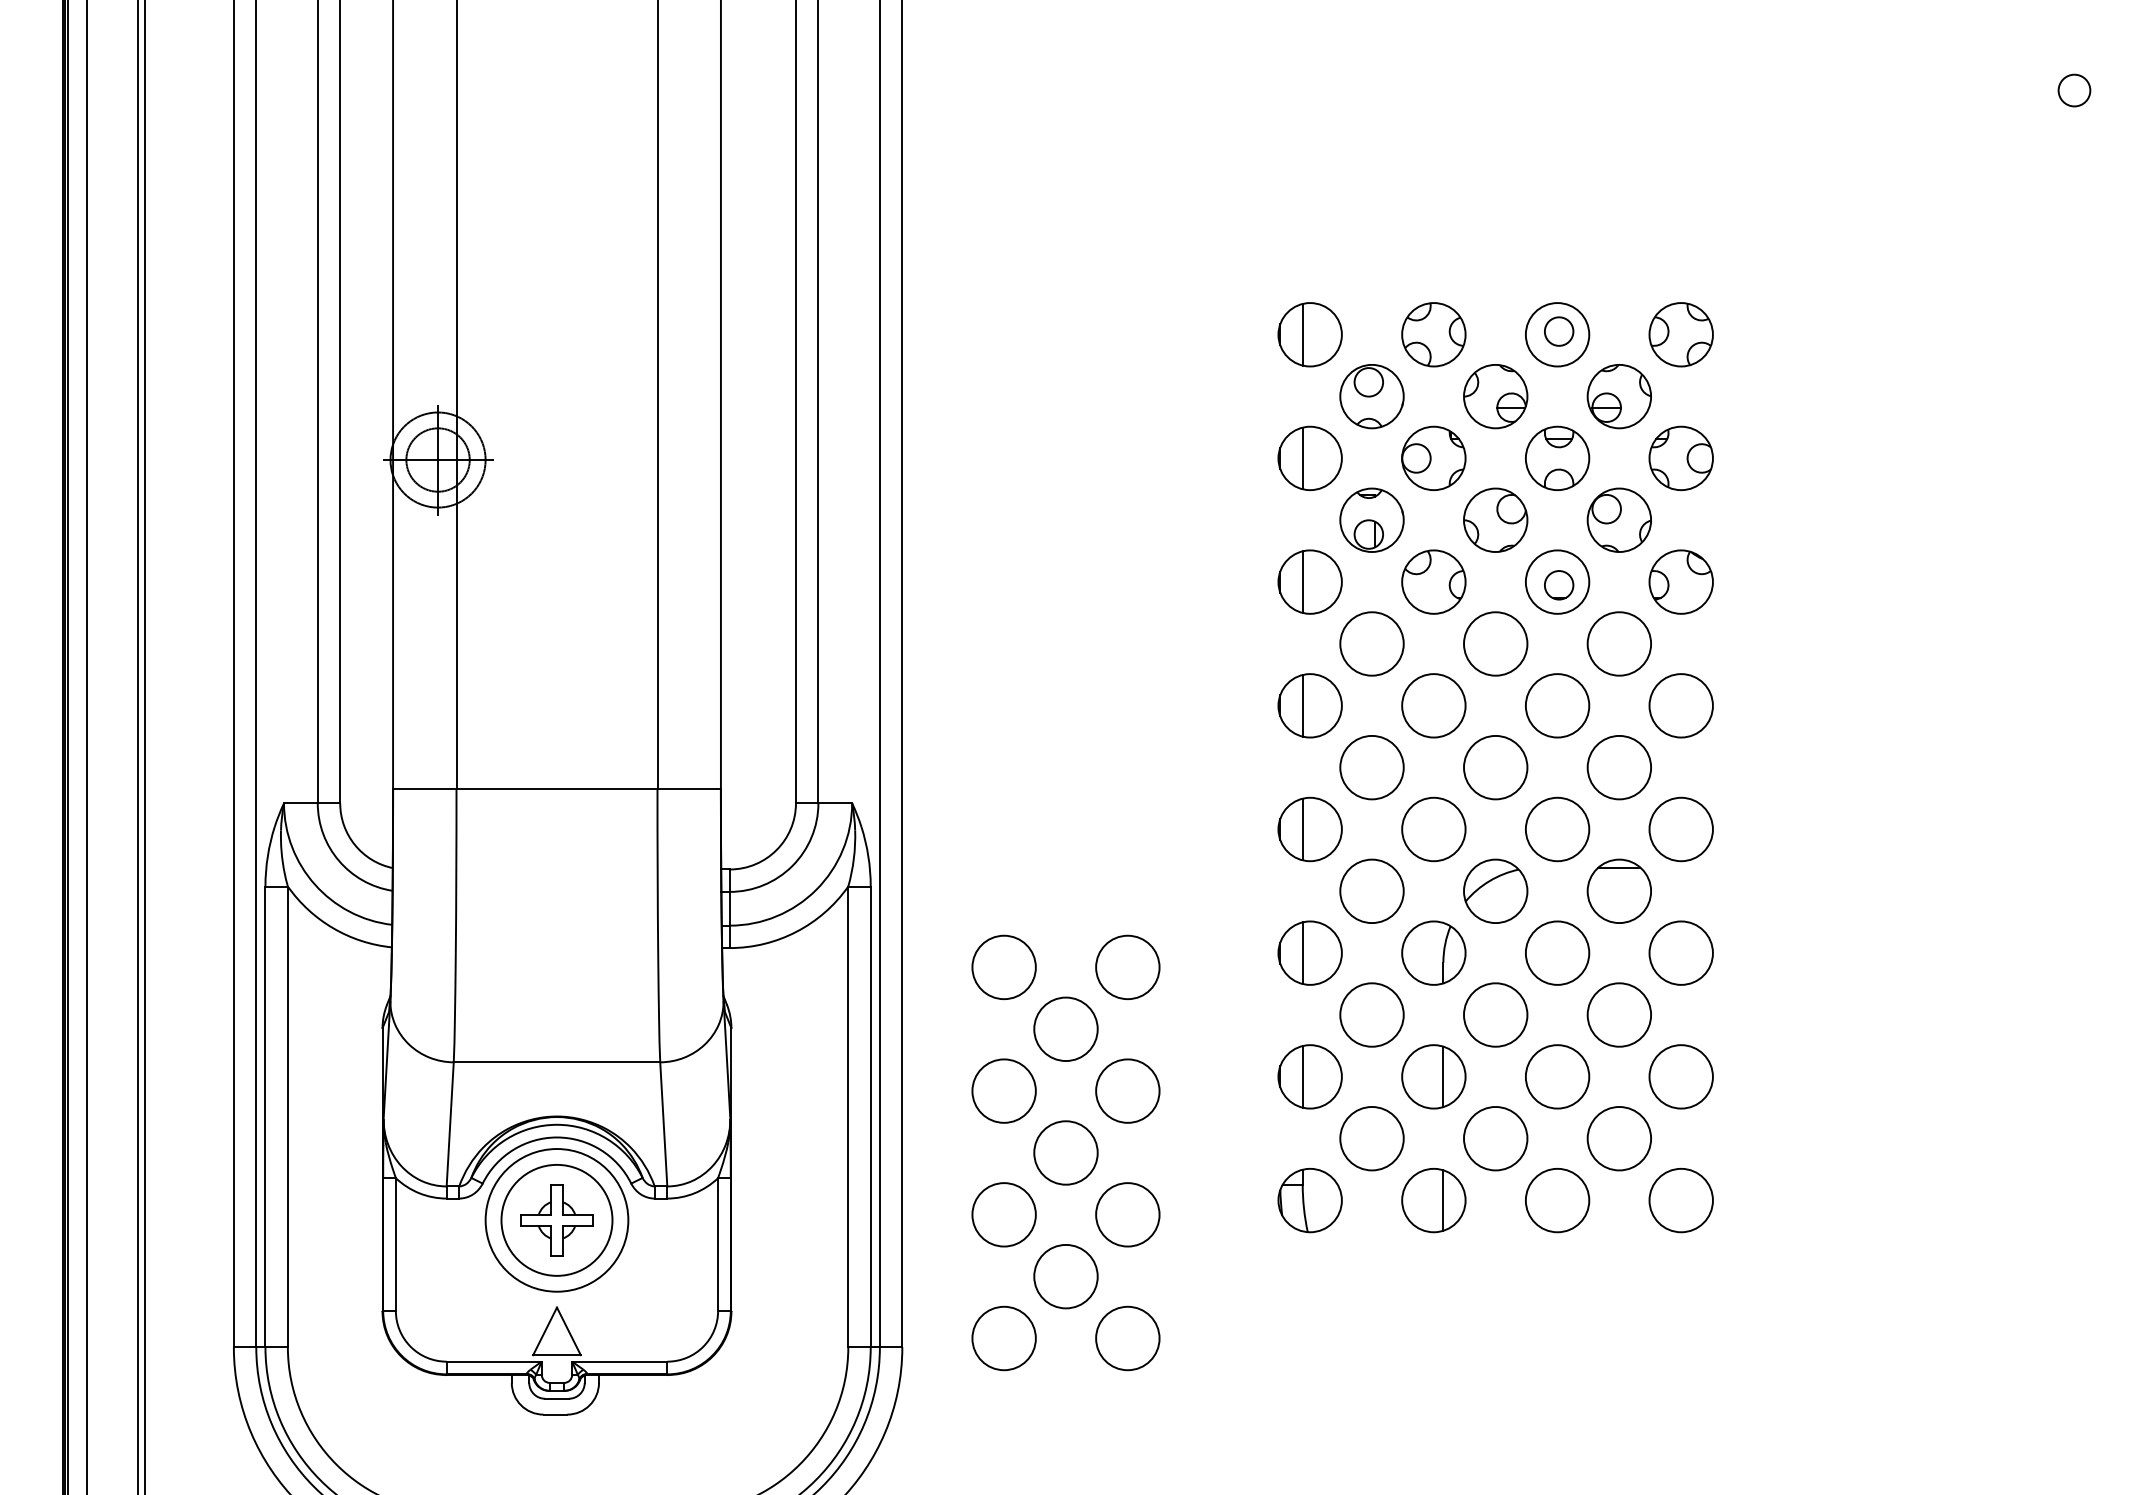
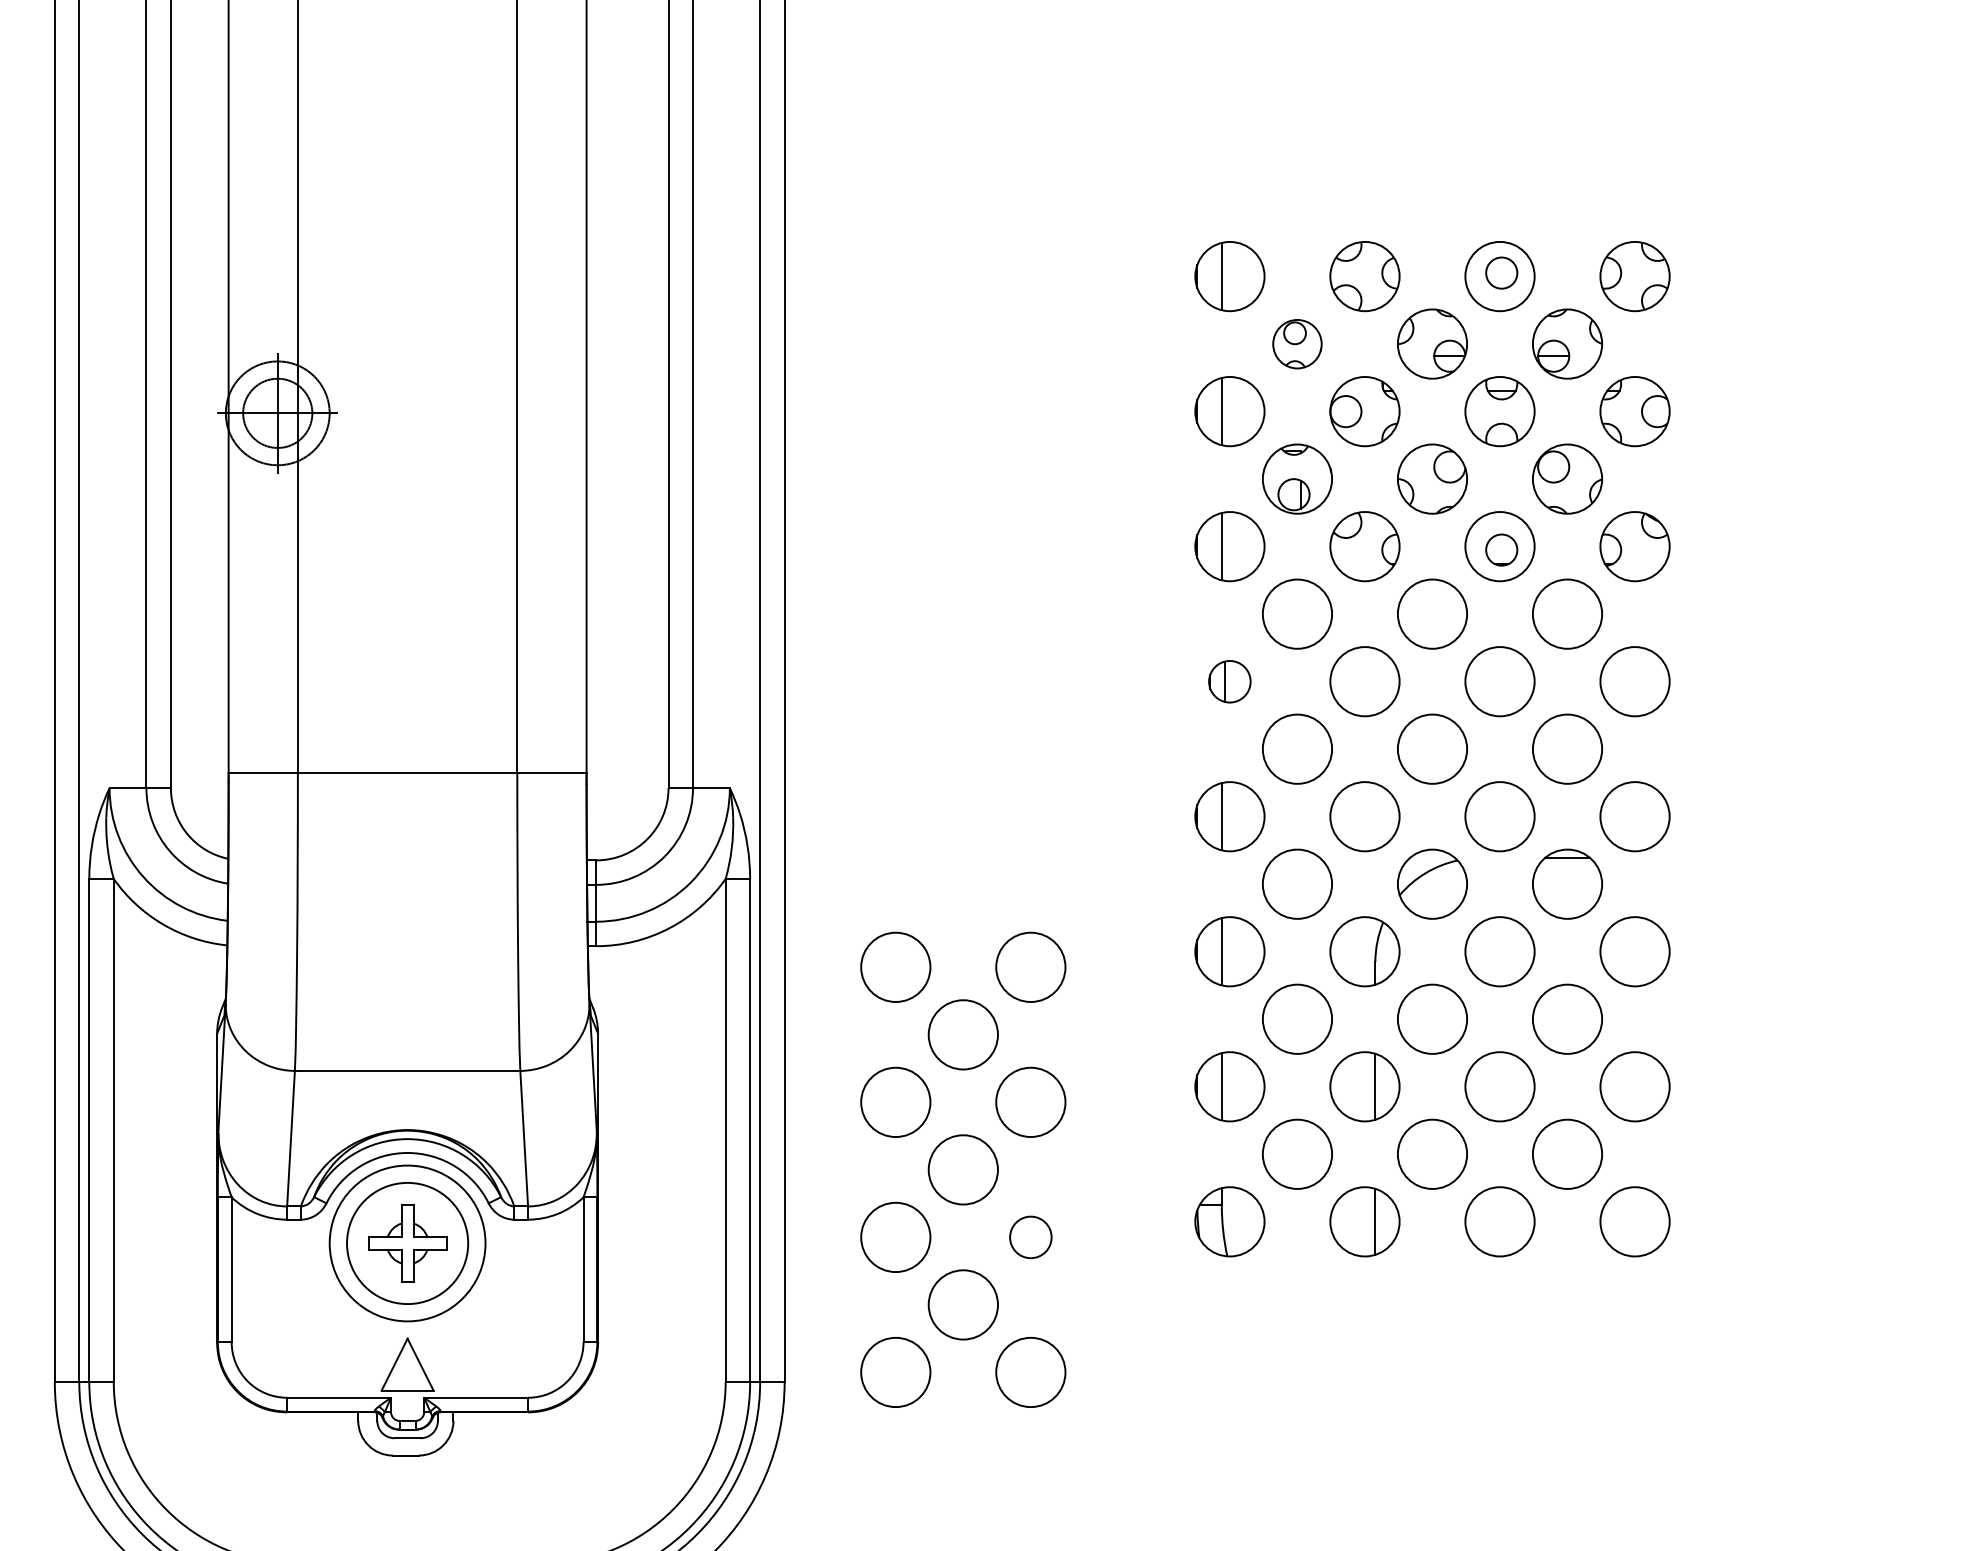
part: (1371, 396) -> (1296, 343), size x0.7
part: (1309, 705) -> (1229, 681), size x0.6
circle: (1127, 1214) -> (1030, 1237), size x0.6

